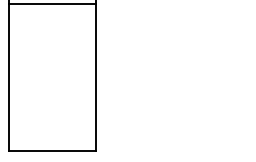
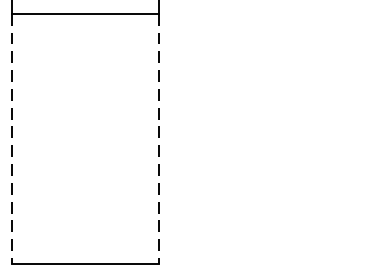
line: (9, 77) -> (11, 139), solid -> dashed
line: (95, 77) -> (158, 139), solid -> dashed

